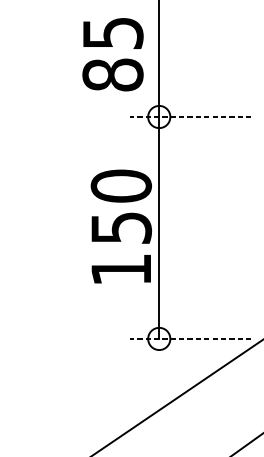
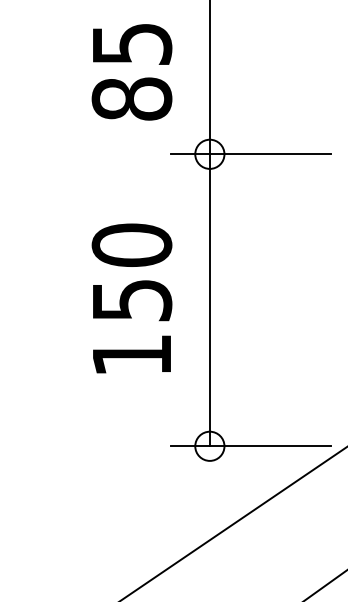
text: (112, 54) -> (131, 72), moved
line: (190, 117) -> (250, 154), dashed -> solid
text: (120, 226) -> (131, 298), moved
line: (190, 339) -> (250, 446), dashed -> solid

